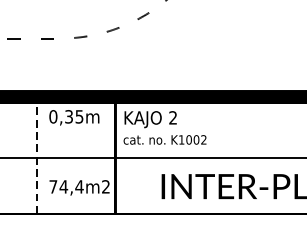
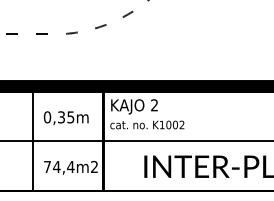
text: (73, 118) -> (65, 118), moved
line: (37, 158) -> (33, 141), dashed -> solid

